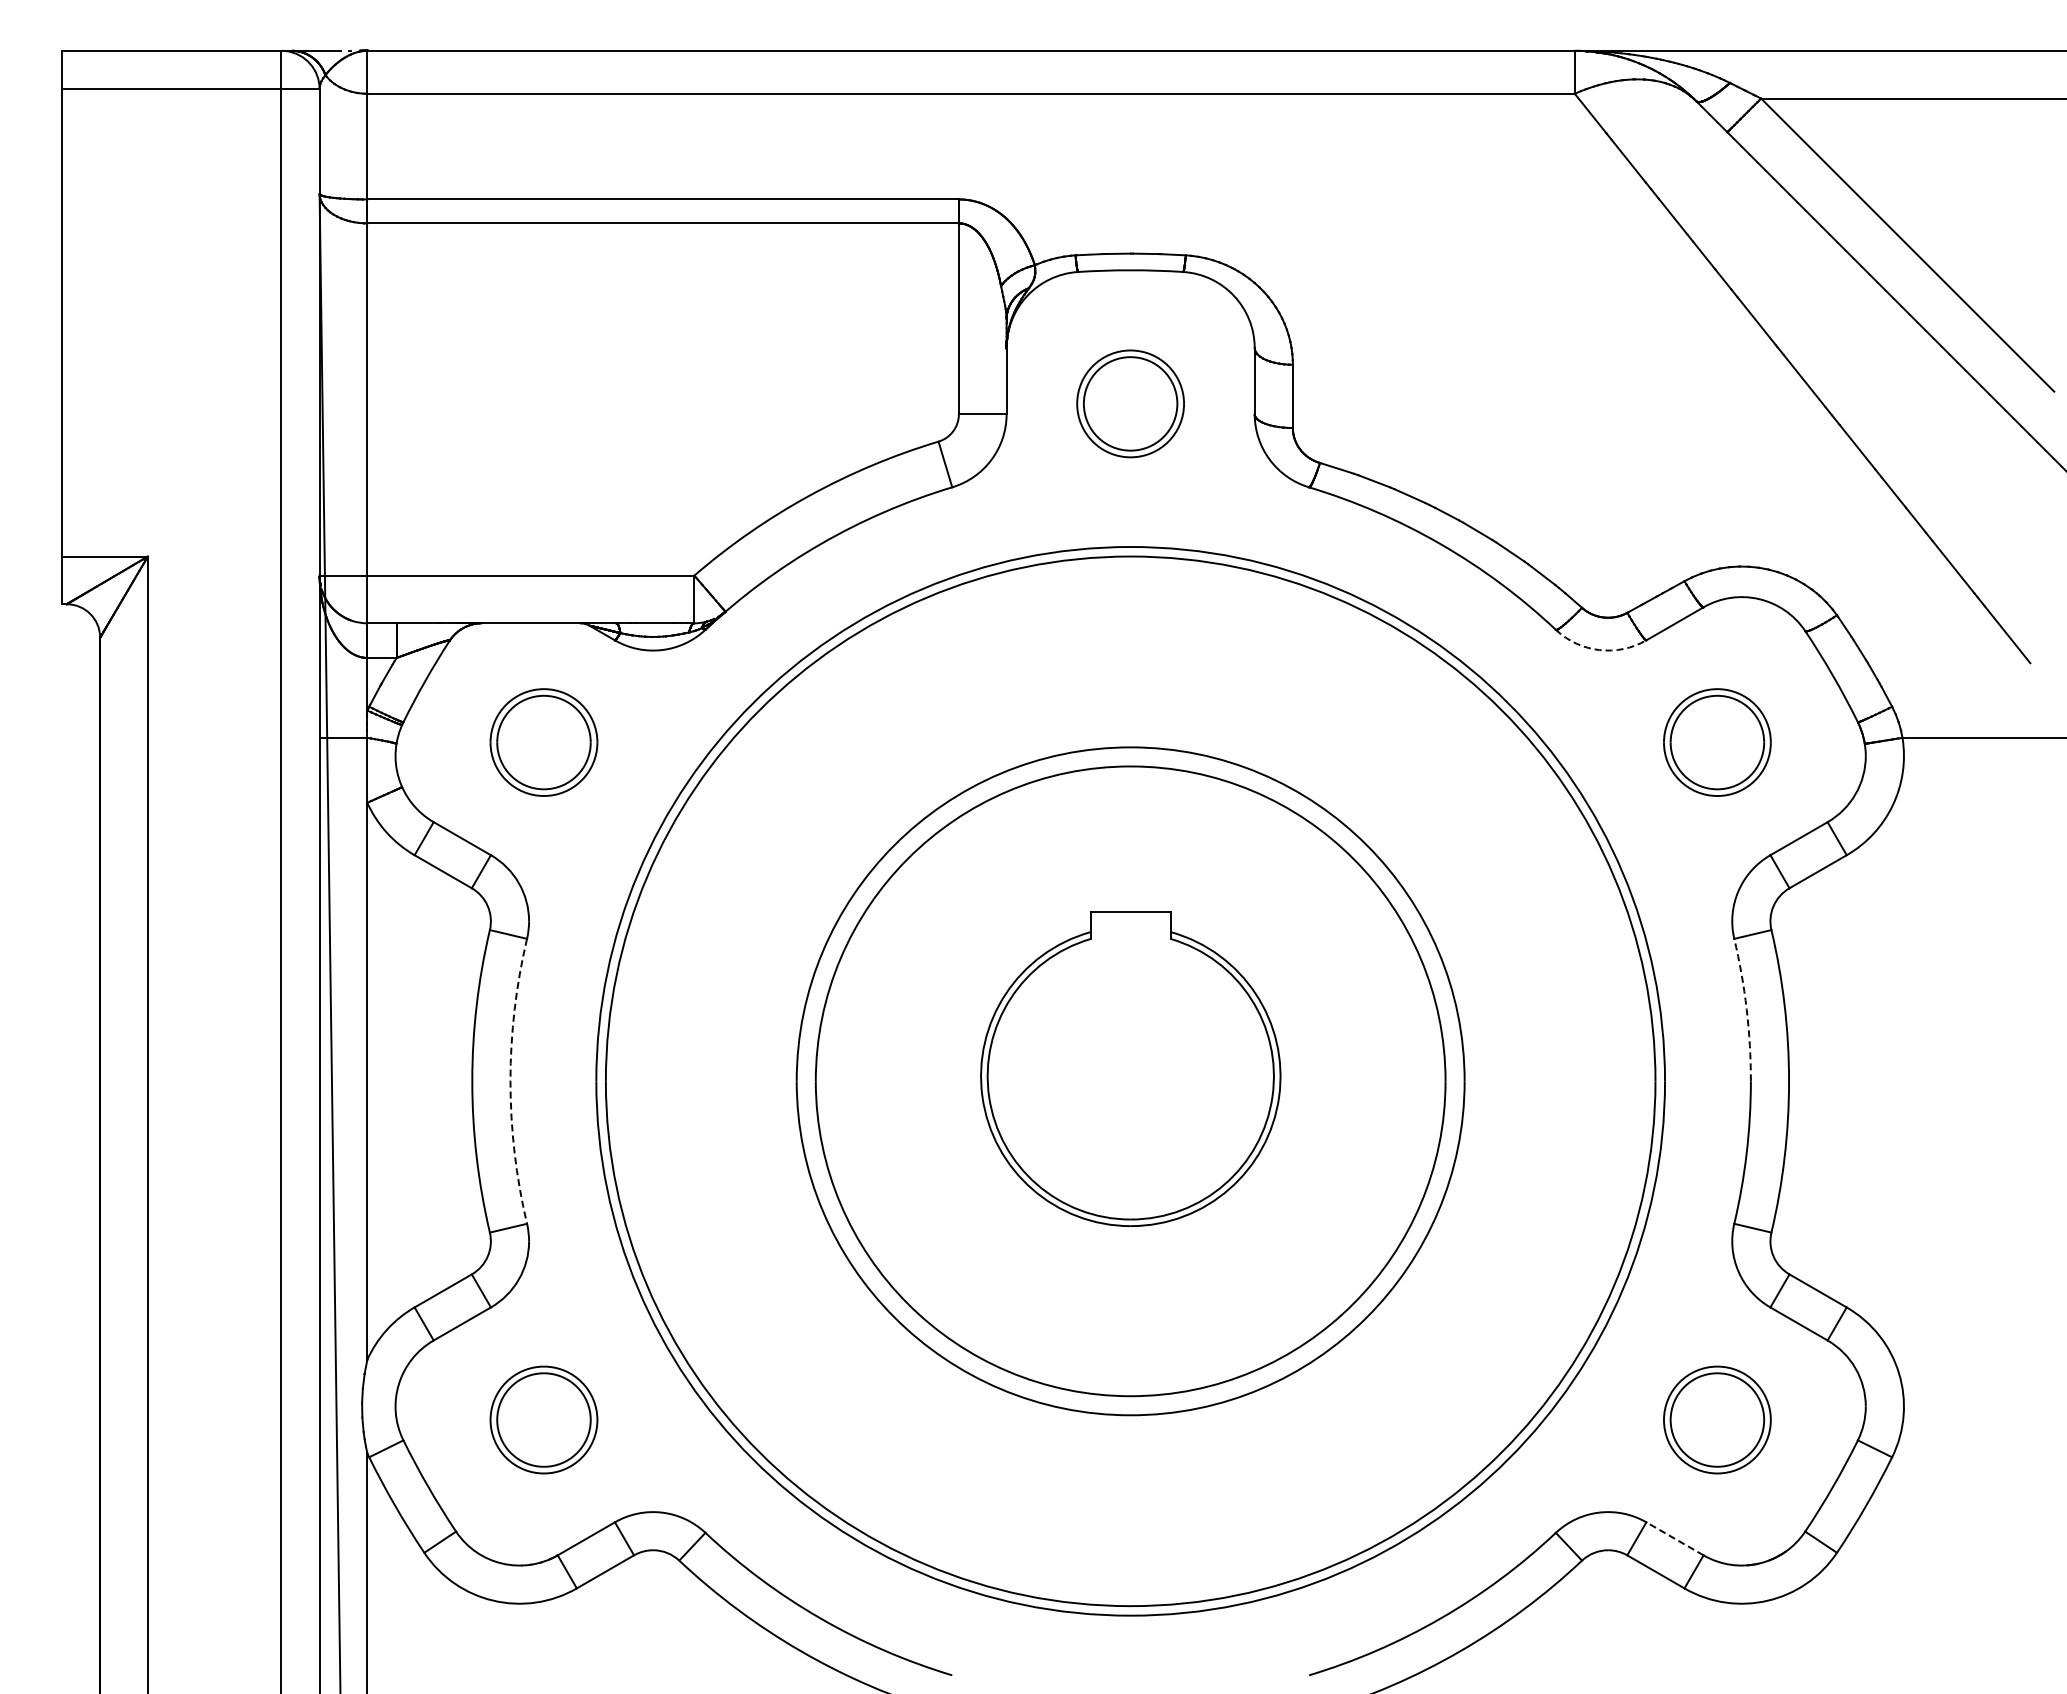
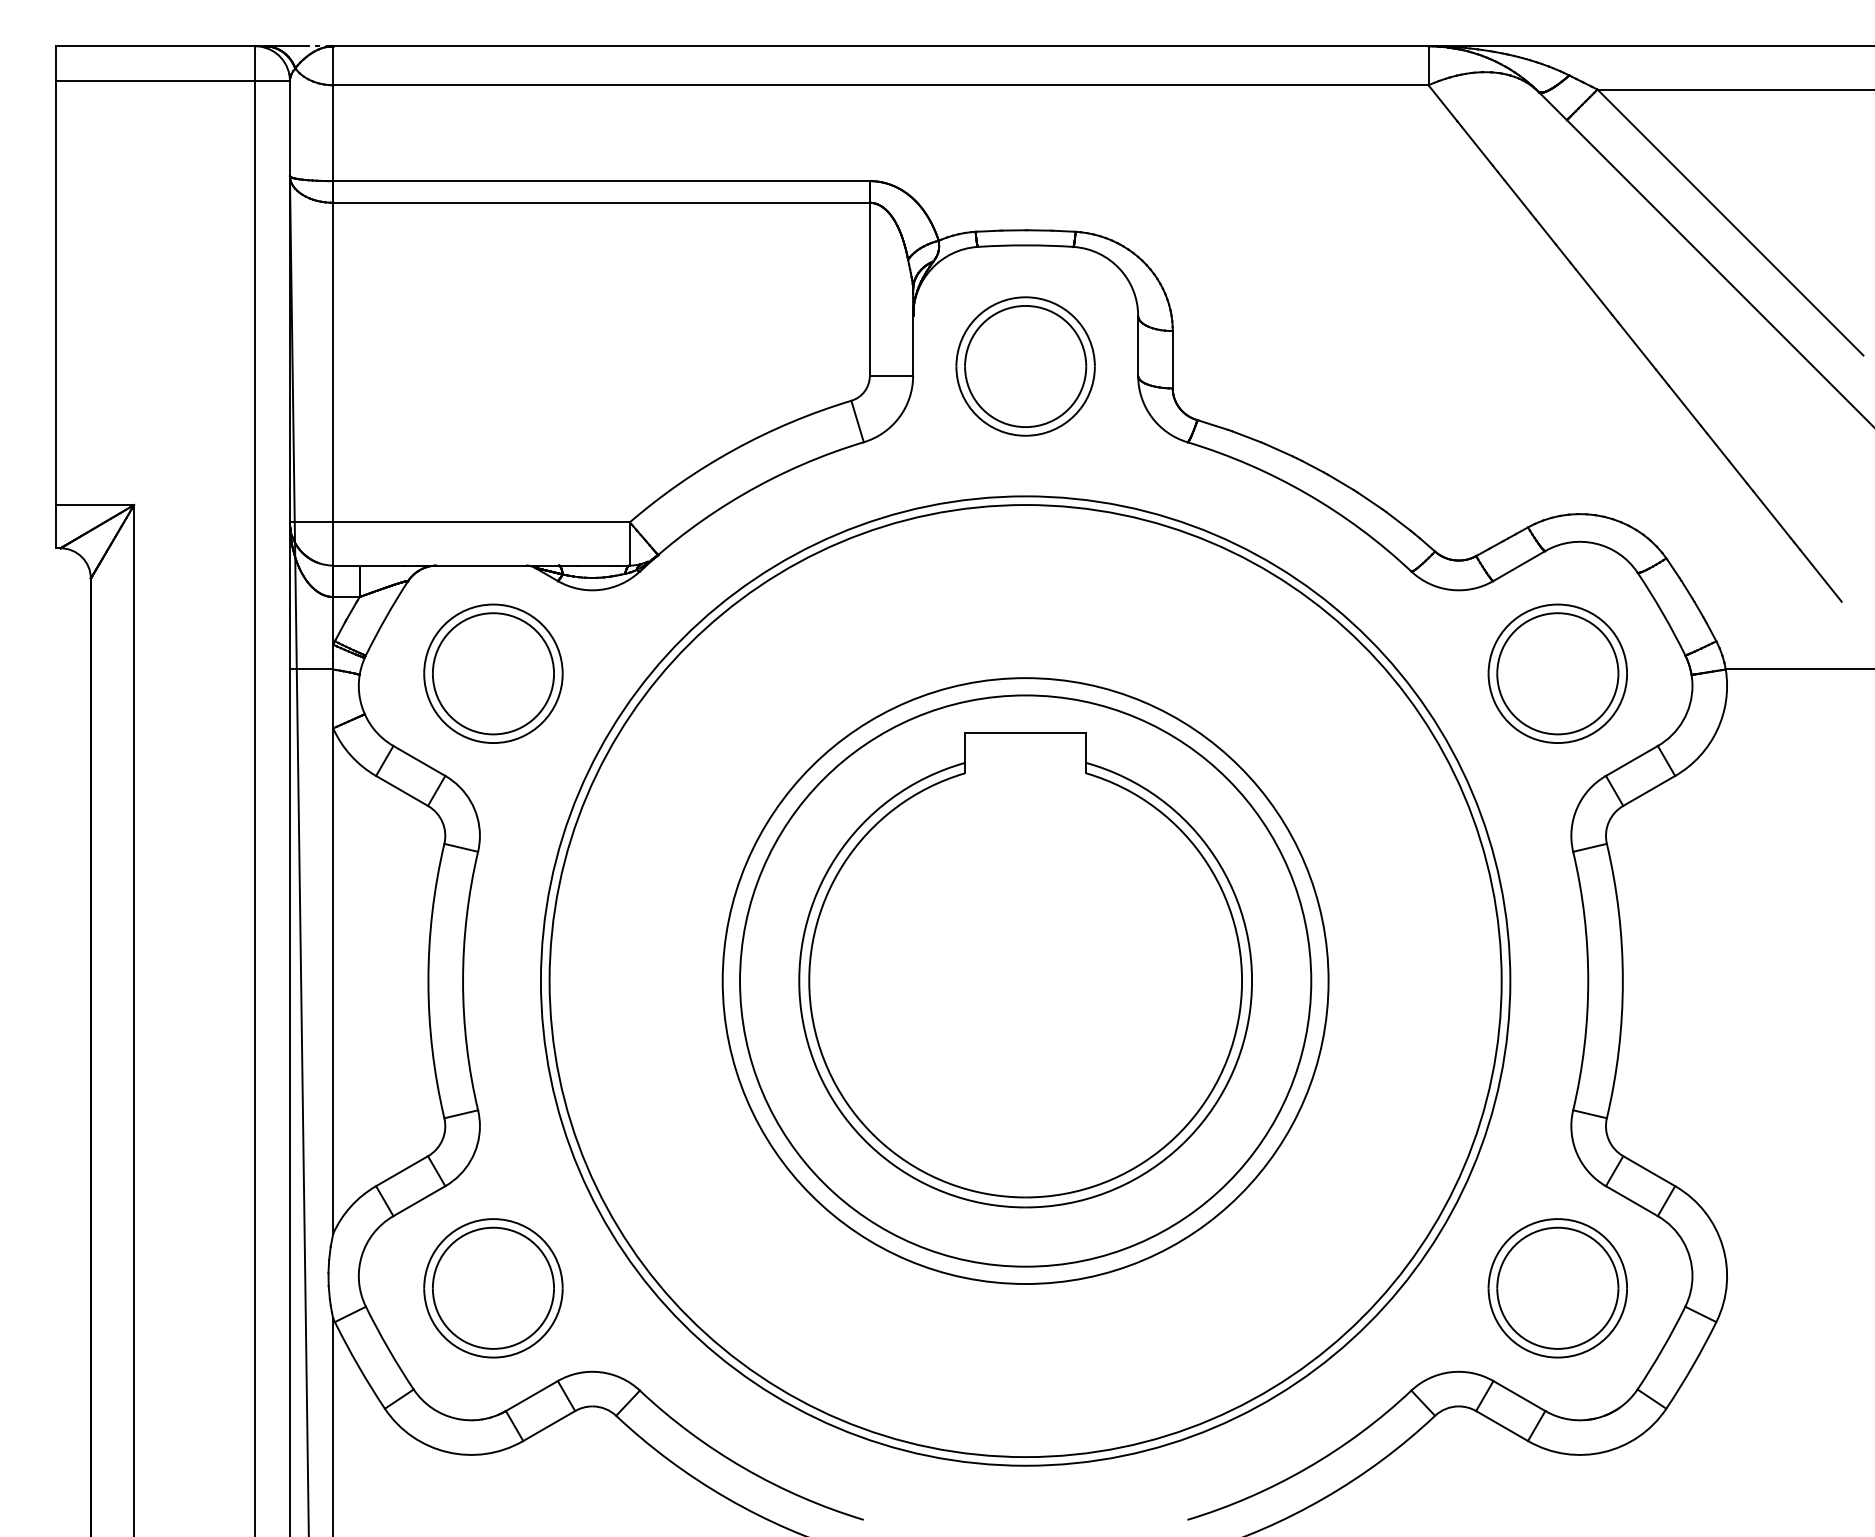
part: (1130, 403) -> (1025, 366), size x1.43
arc: (1599, 650) -> (1450, 590), dashed -> solid
part: (543, 742) -> (493, 673), size x1.43
part: (1717, 742) -> (1557, 673), size x1.43
arc: (1746, 1009) -> (1584, 915), dashed -> solid
part: (1130, 1068) -> (1025, 969), size x1.67
arc: (510, 1081) -> (463, 981), dashed -> solid
part: (543, 1419) -> (493, 1287), size x1.43
part: (1717, 1419) -> (1557, 1287), size x1.43
line: (1674, 1538) -> (1518, 1395), dashed -> solid

